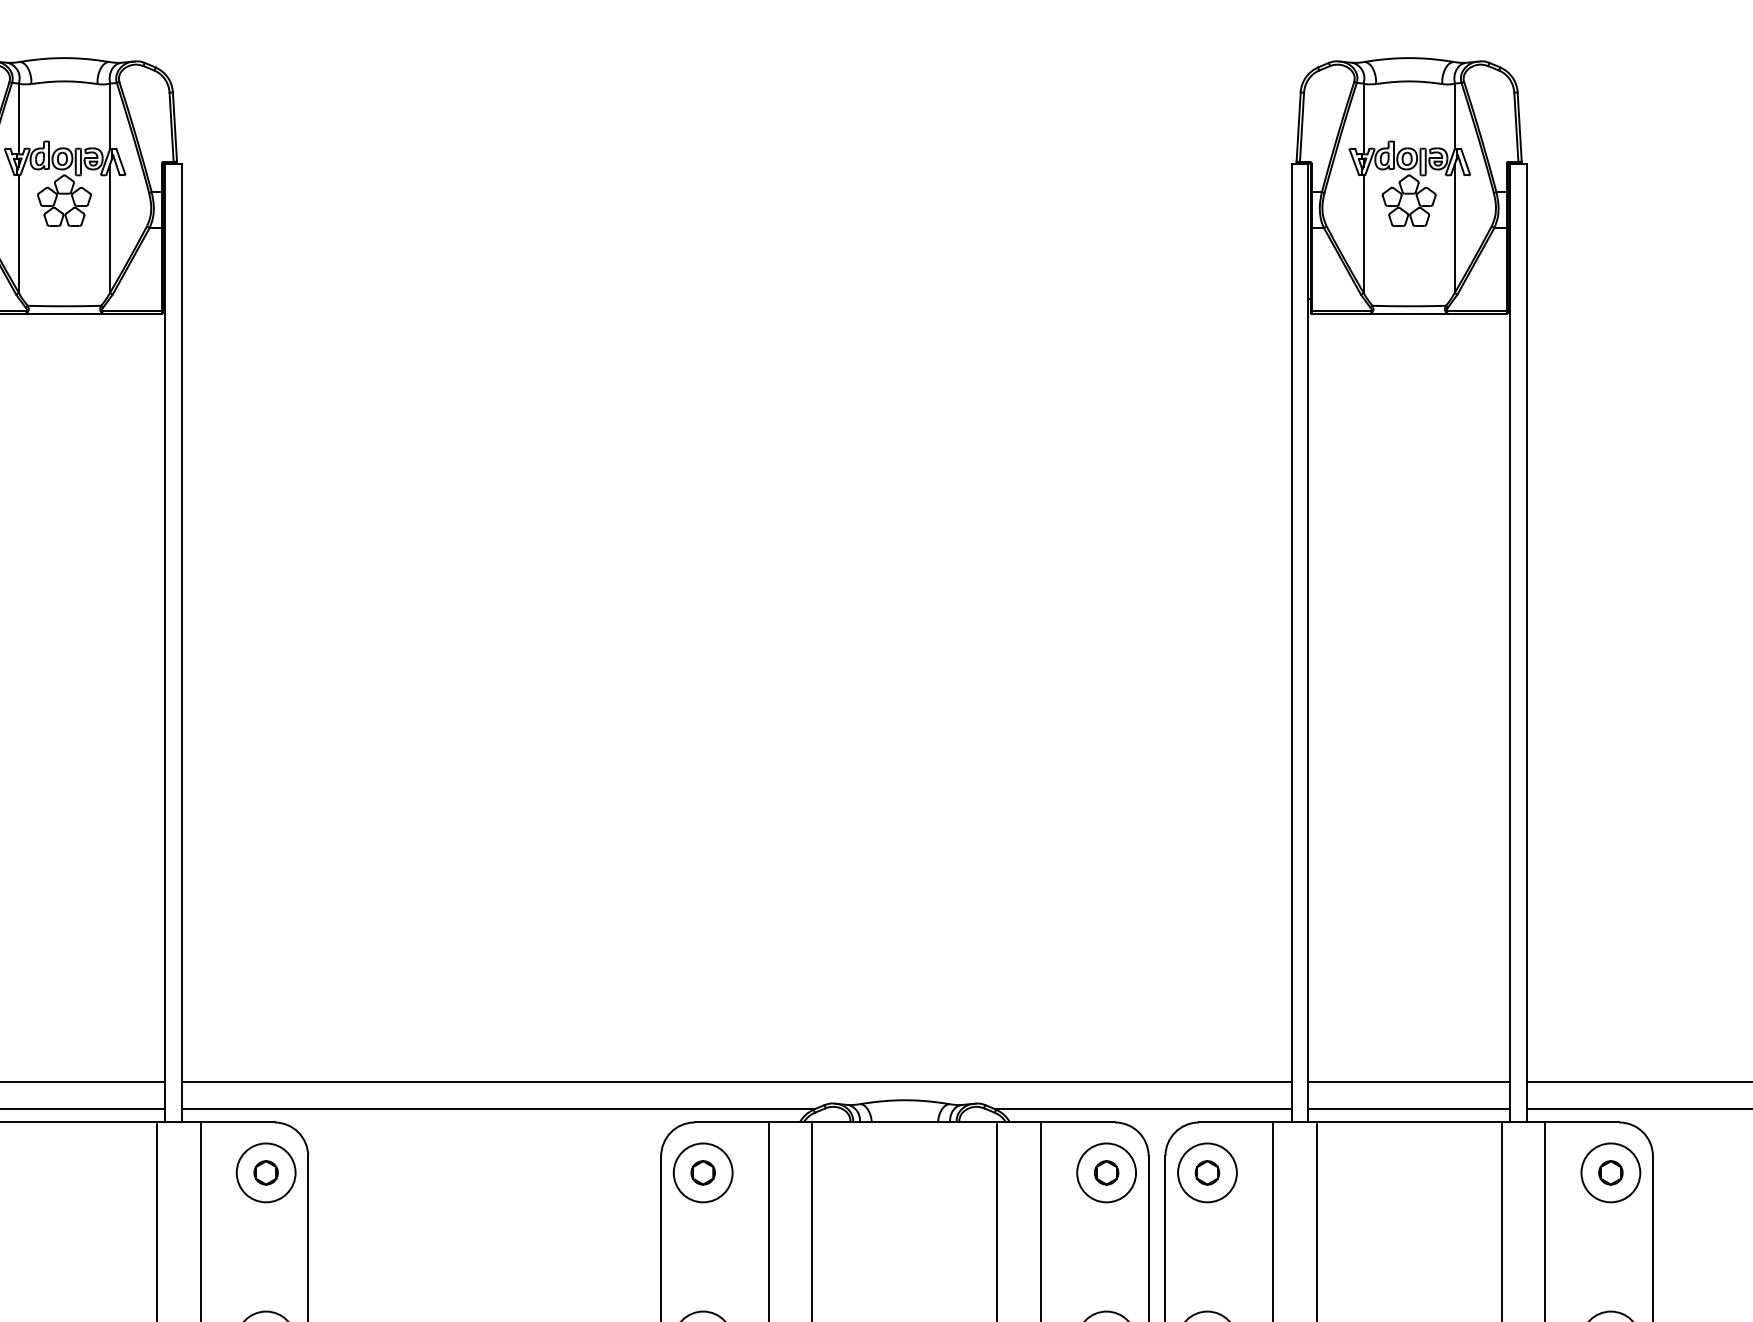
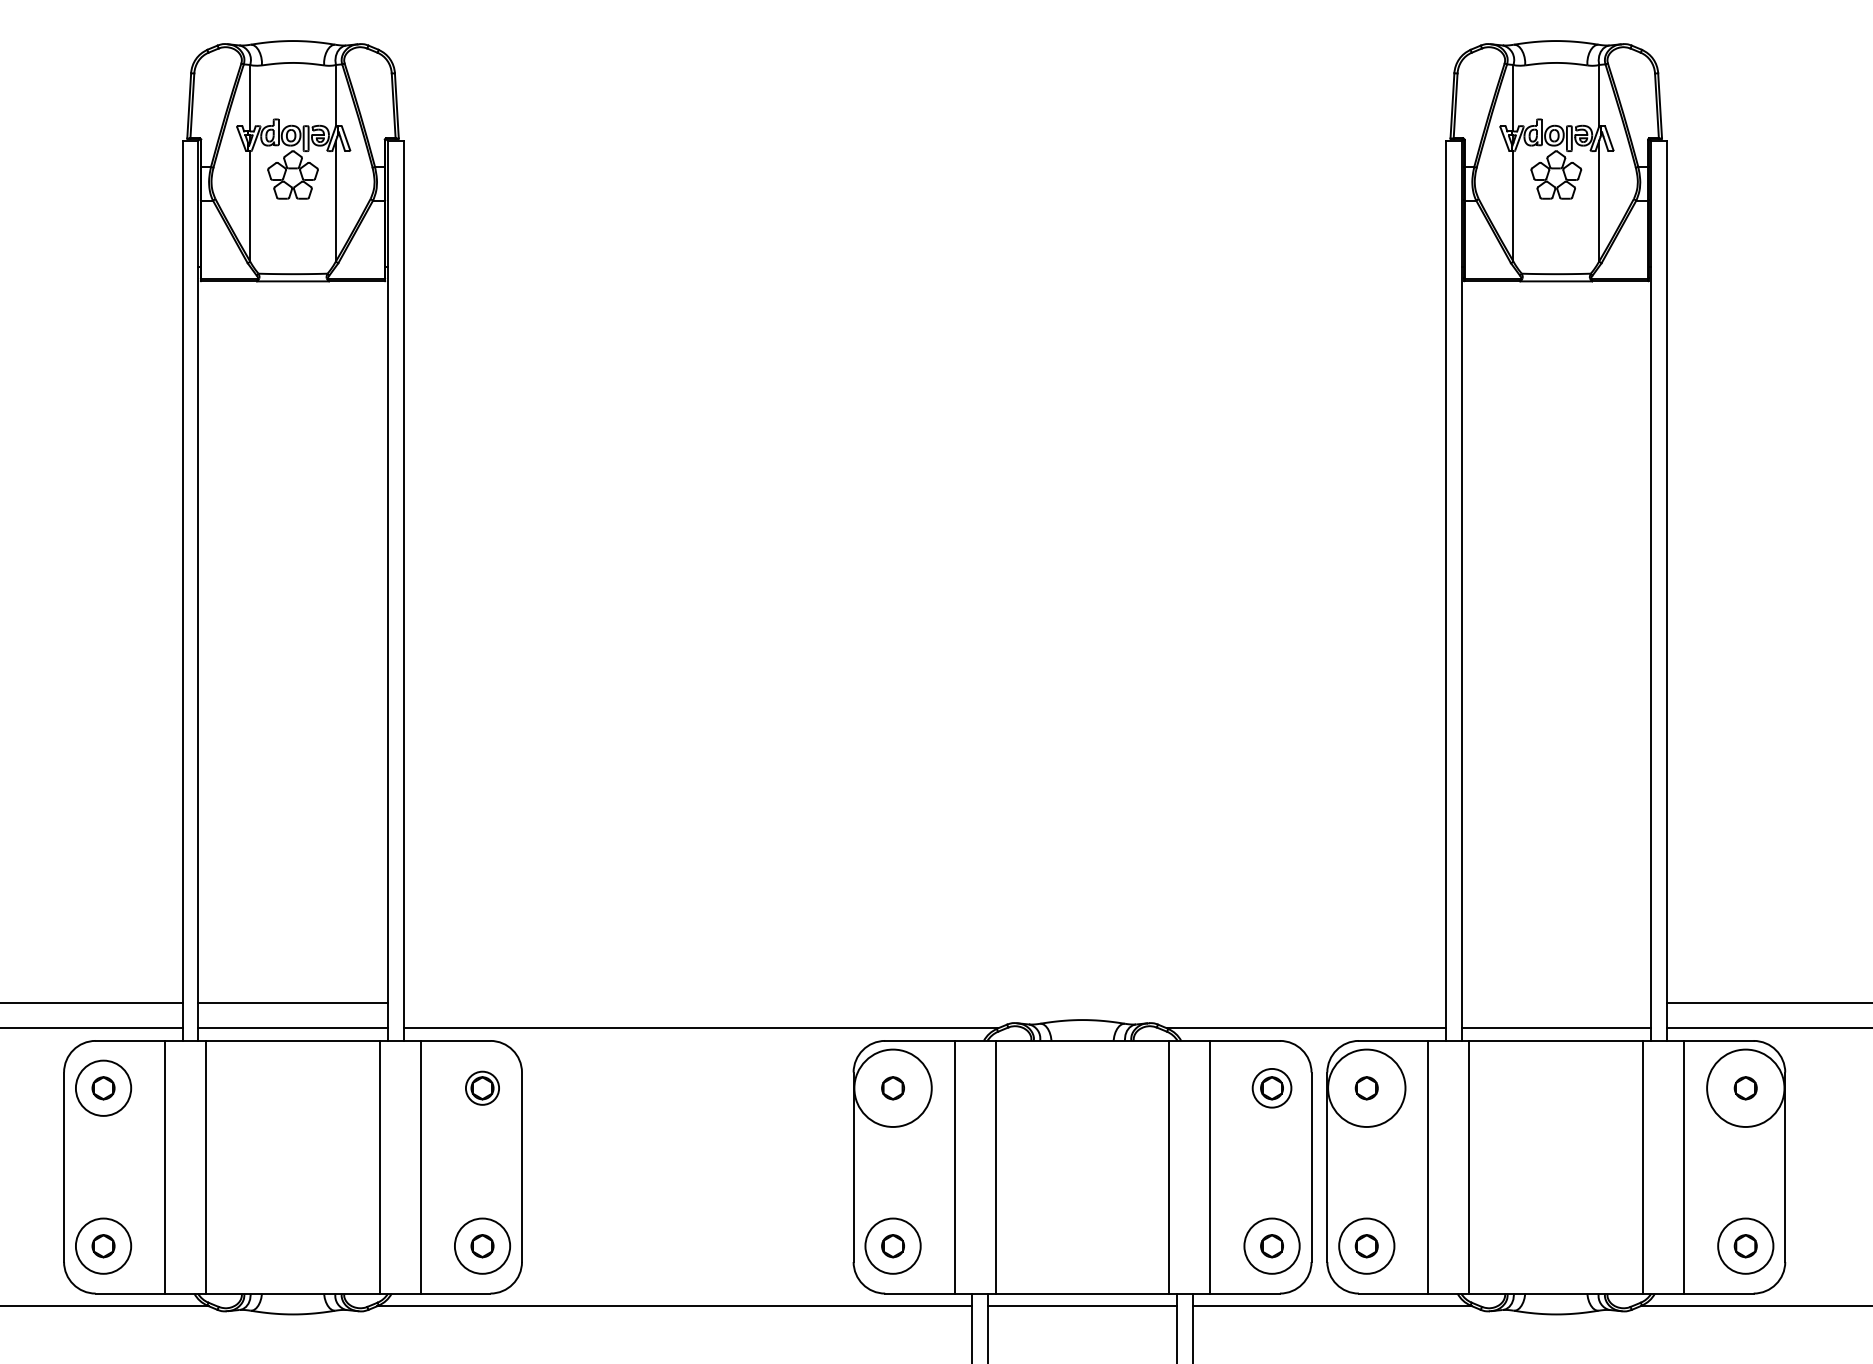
line: (736, 1082) -> (924, 1003), removed
line: (1409, 1082) -> (1556, 1003), removed
circle: (266, 1172) -> (482, 1087), size x0.6
circle: (702, 1172) -> (892, 1087), size x1.4
circle: (1106, 1172) -> (1271, 1087), size x0.7
circle: (1207, 1172) -> (1366, 1087), size x1.4
circle: (1610, 1172) -> (1745, 1087), size x1.4

